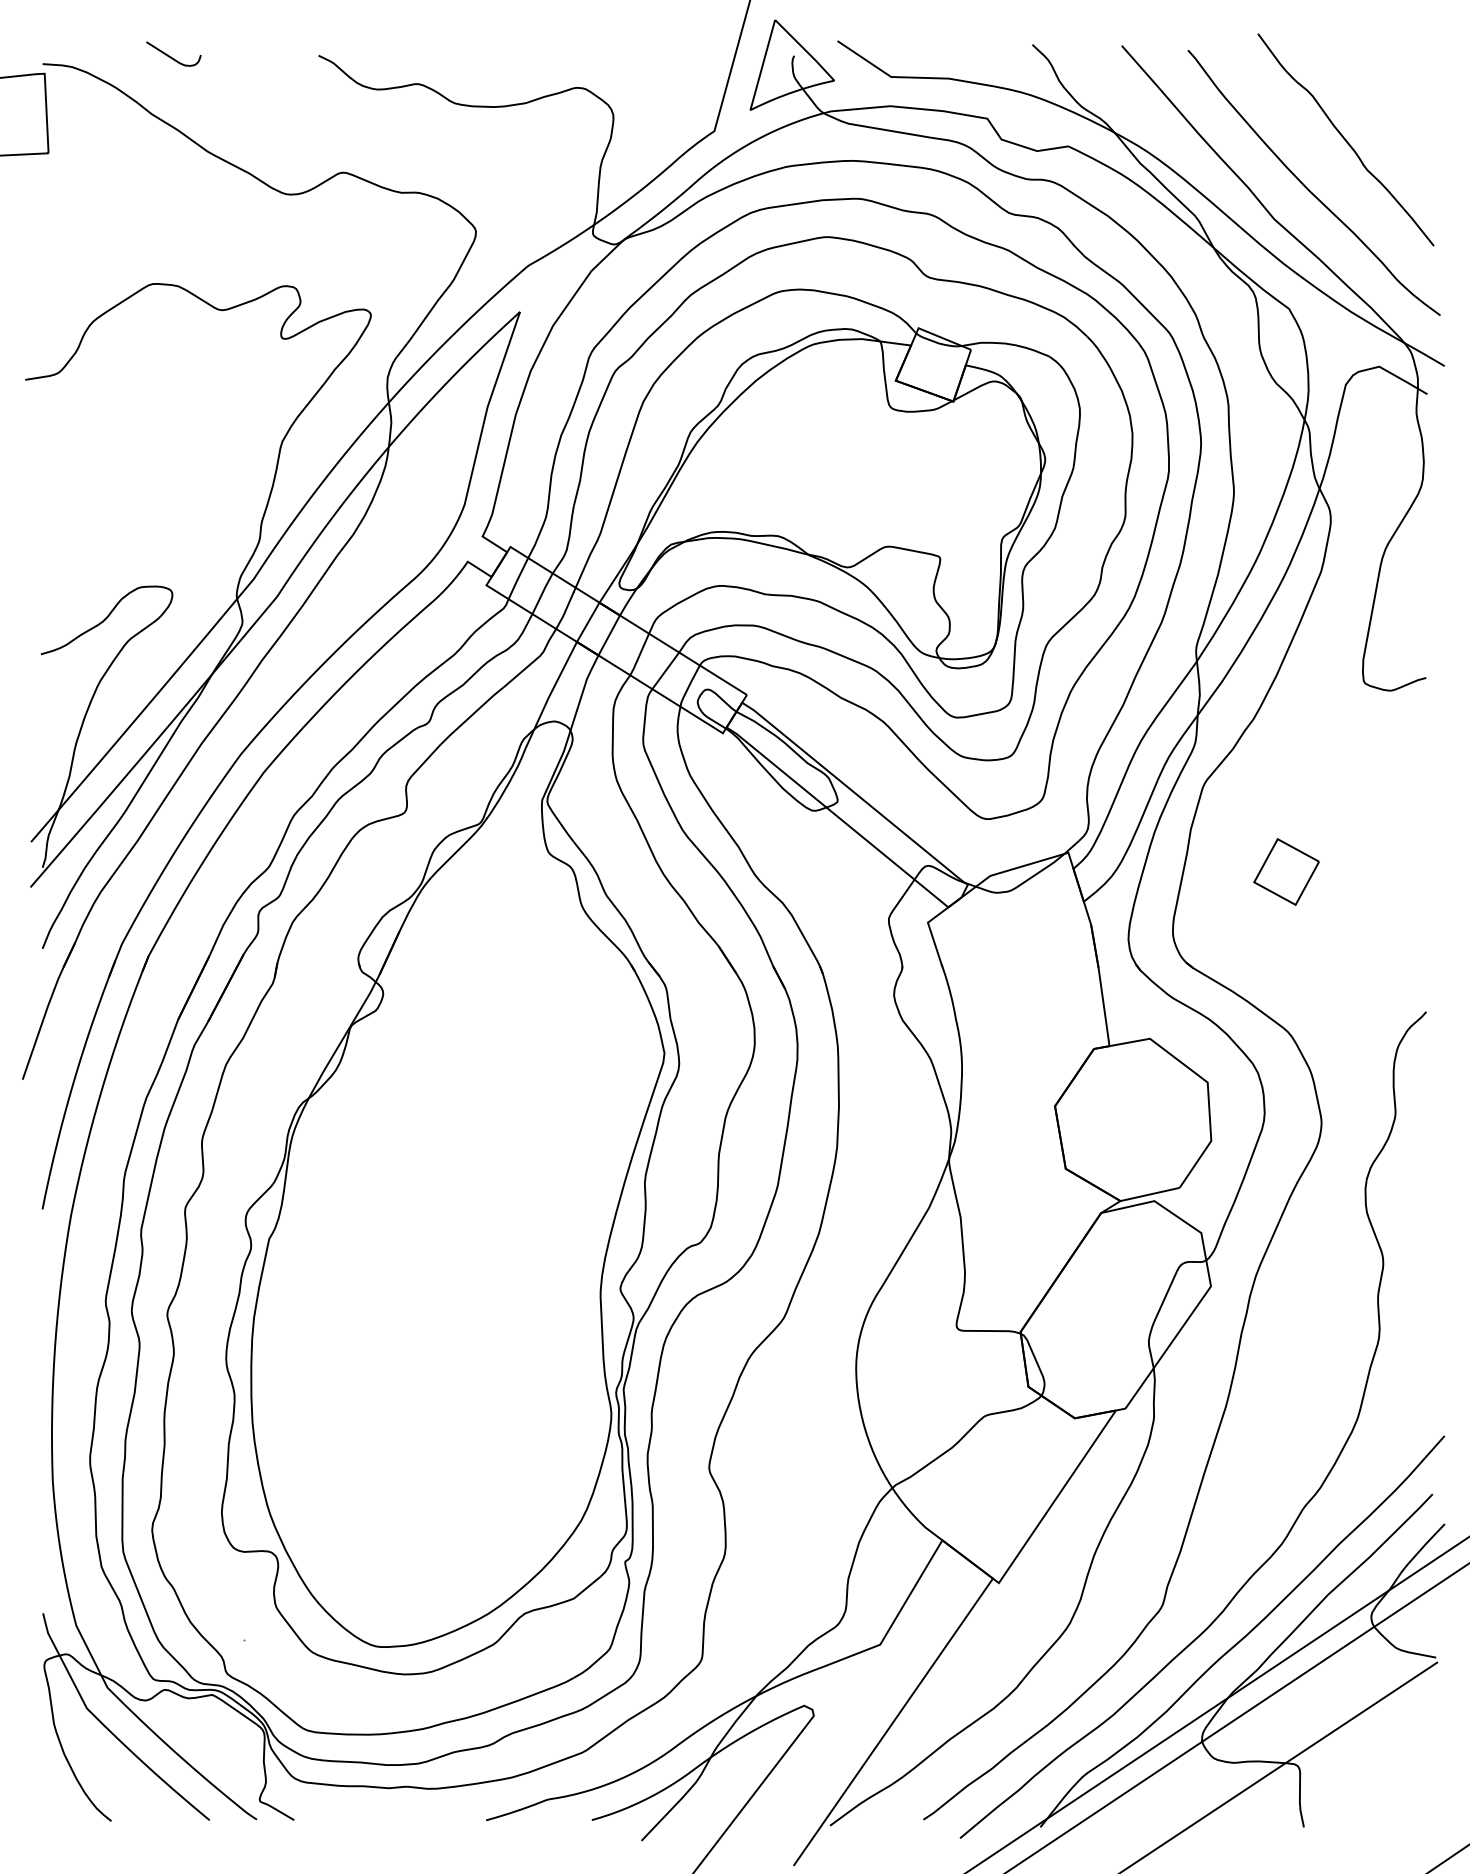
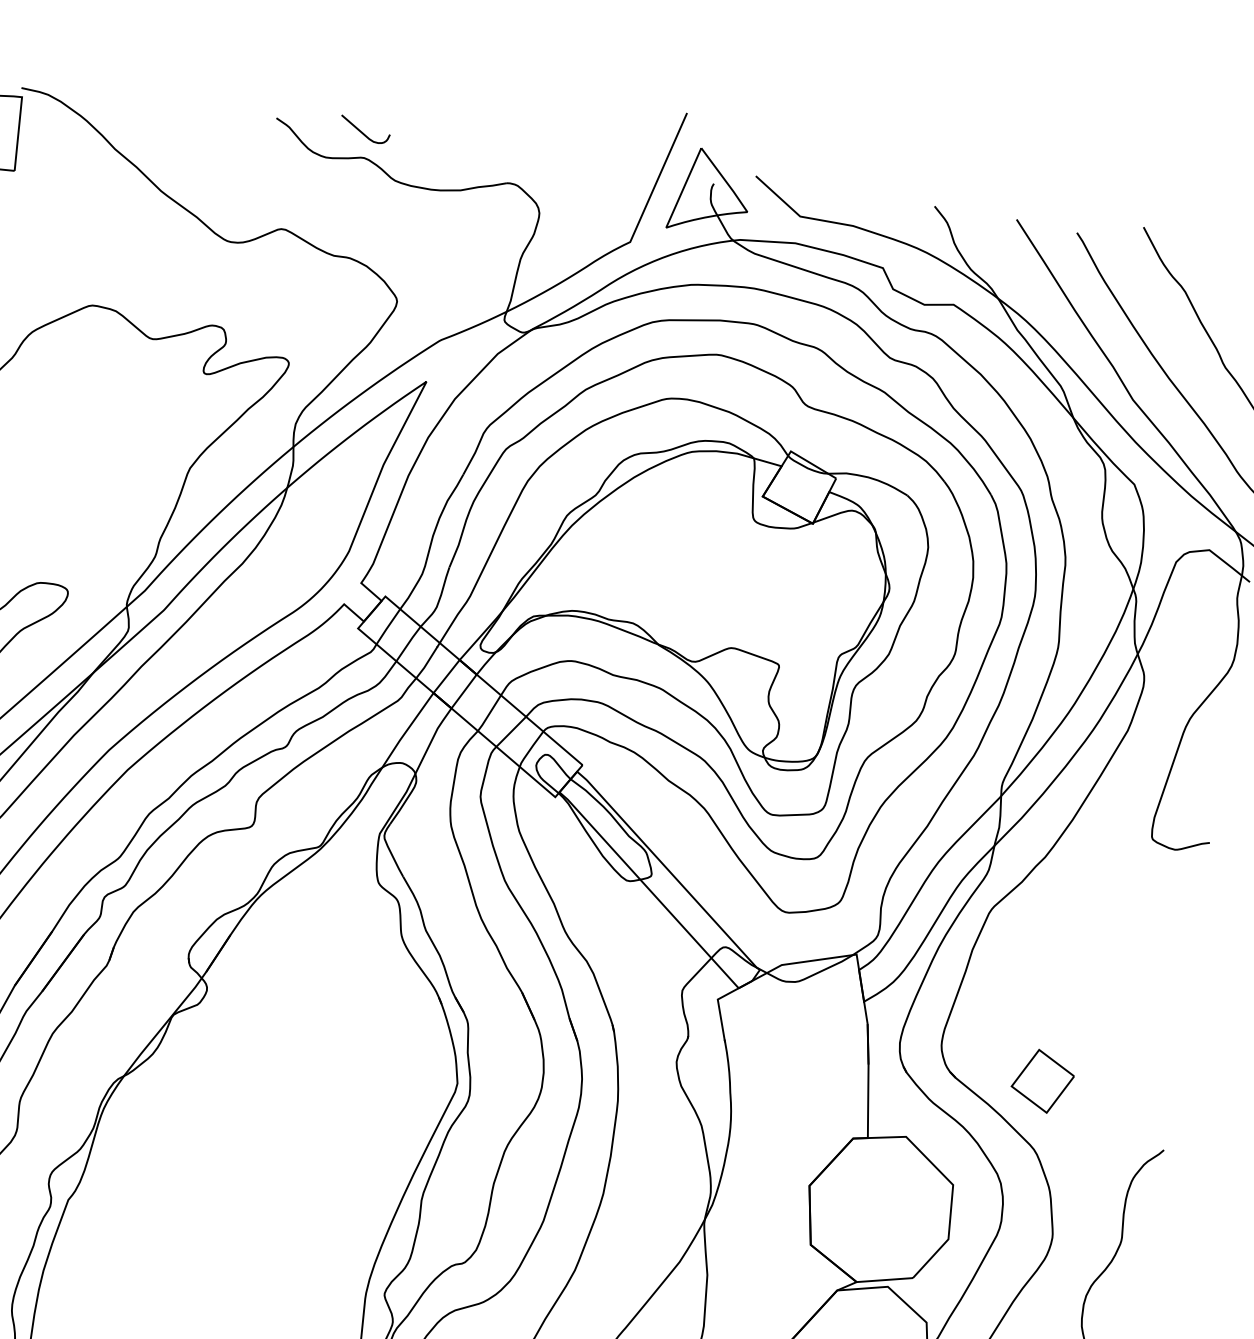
curve: (171, 56) -> (362, 131), moved
part: (1286, 871) -> (1042, 1080), moved

